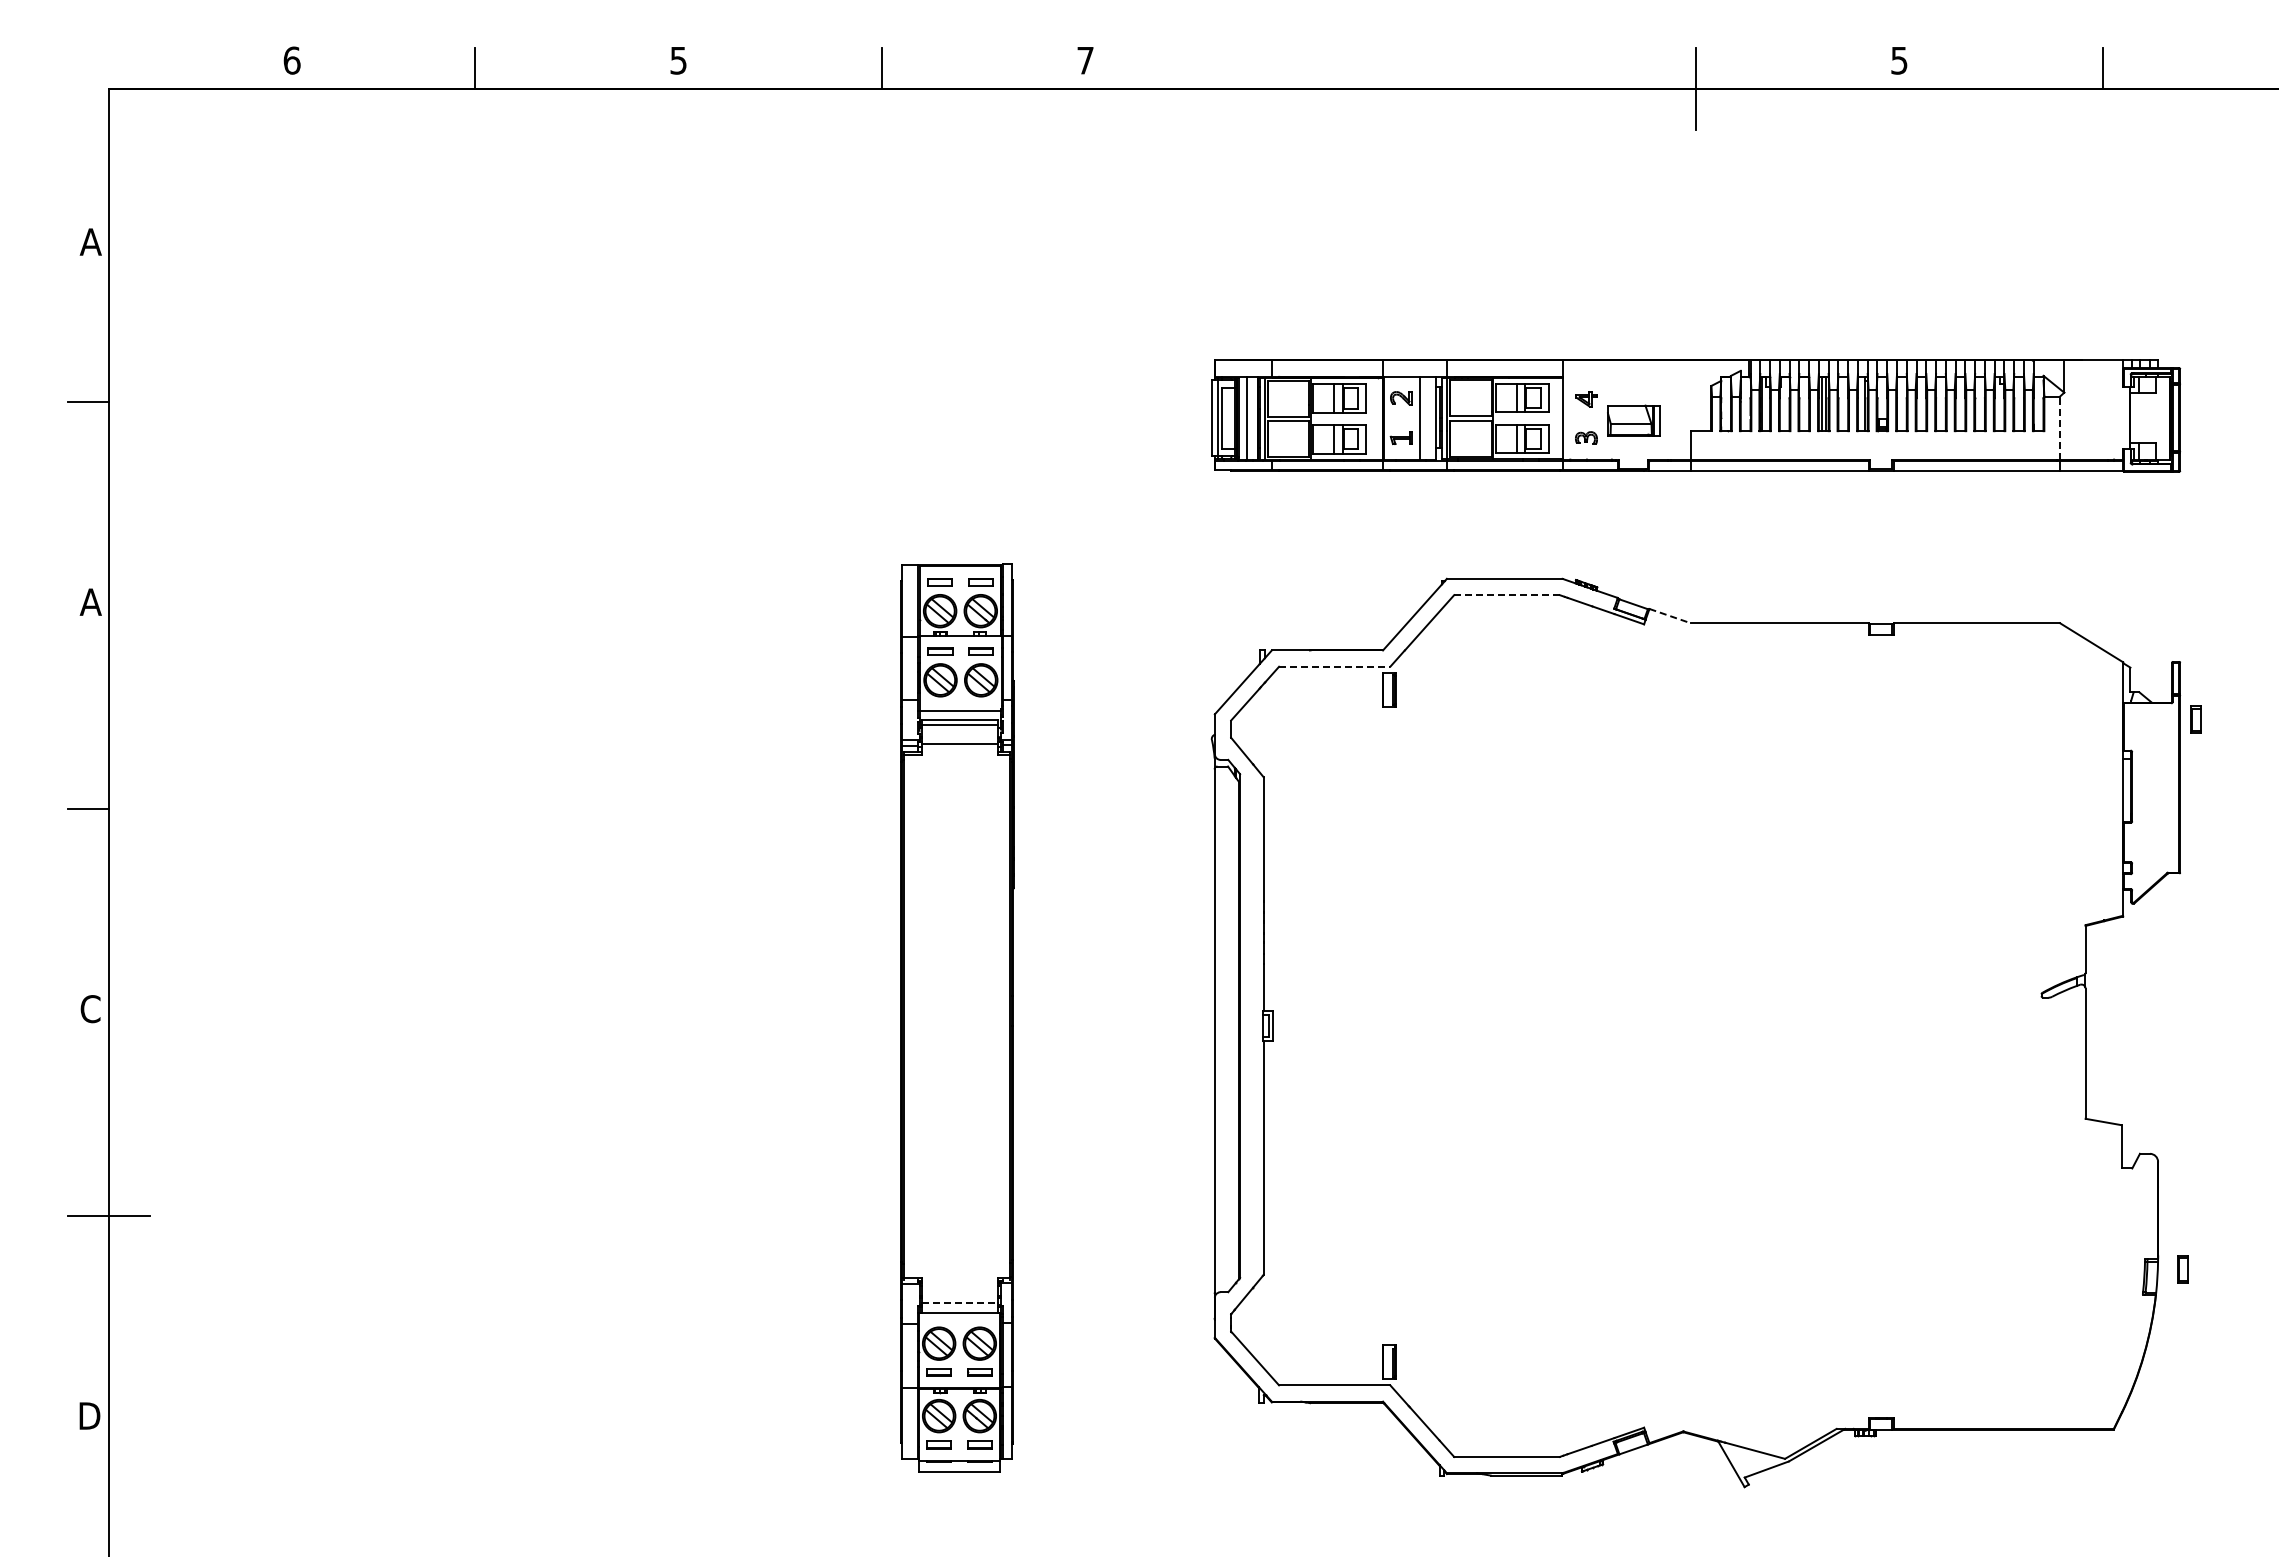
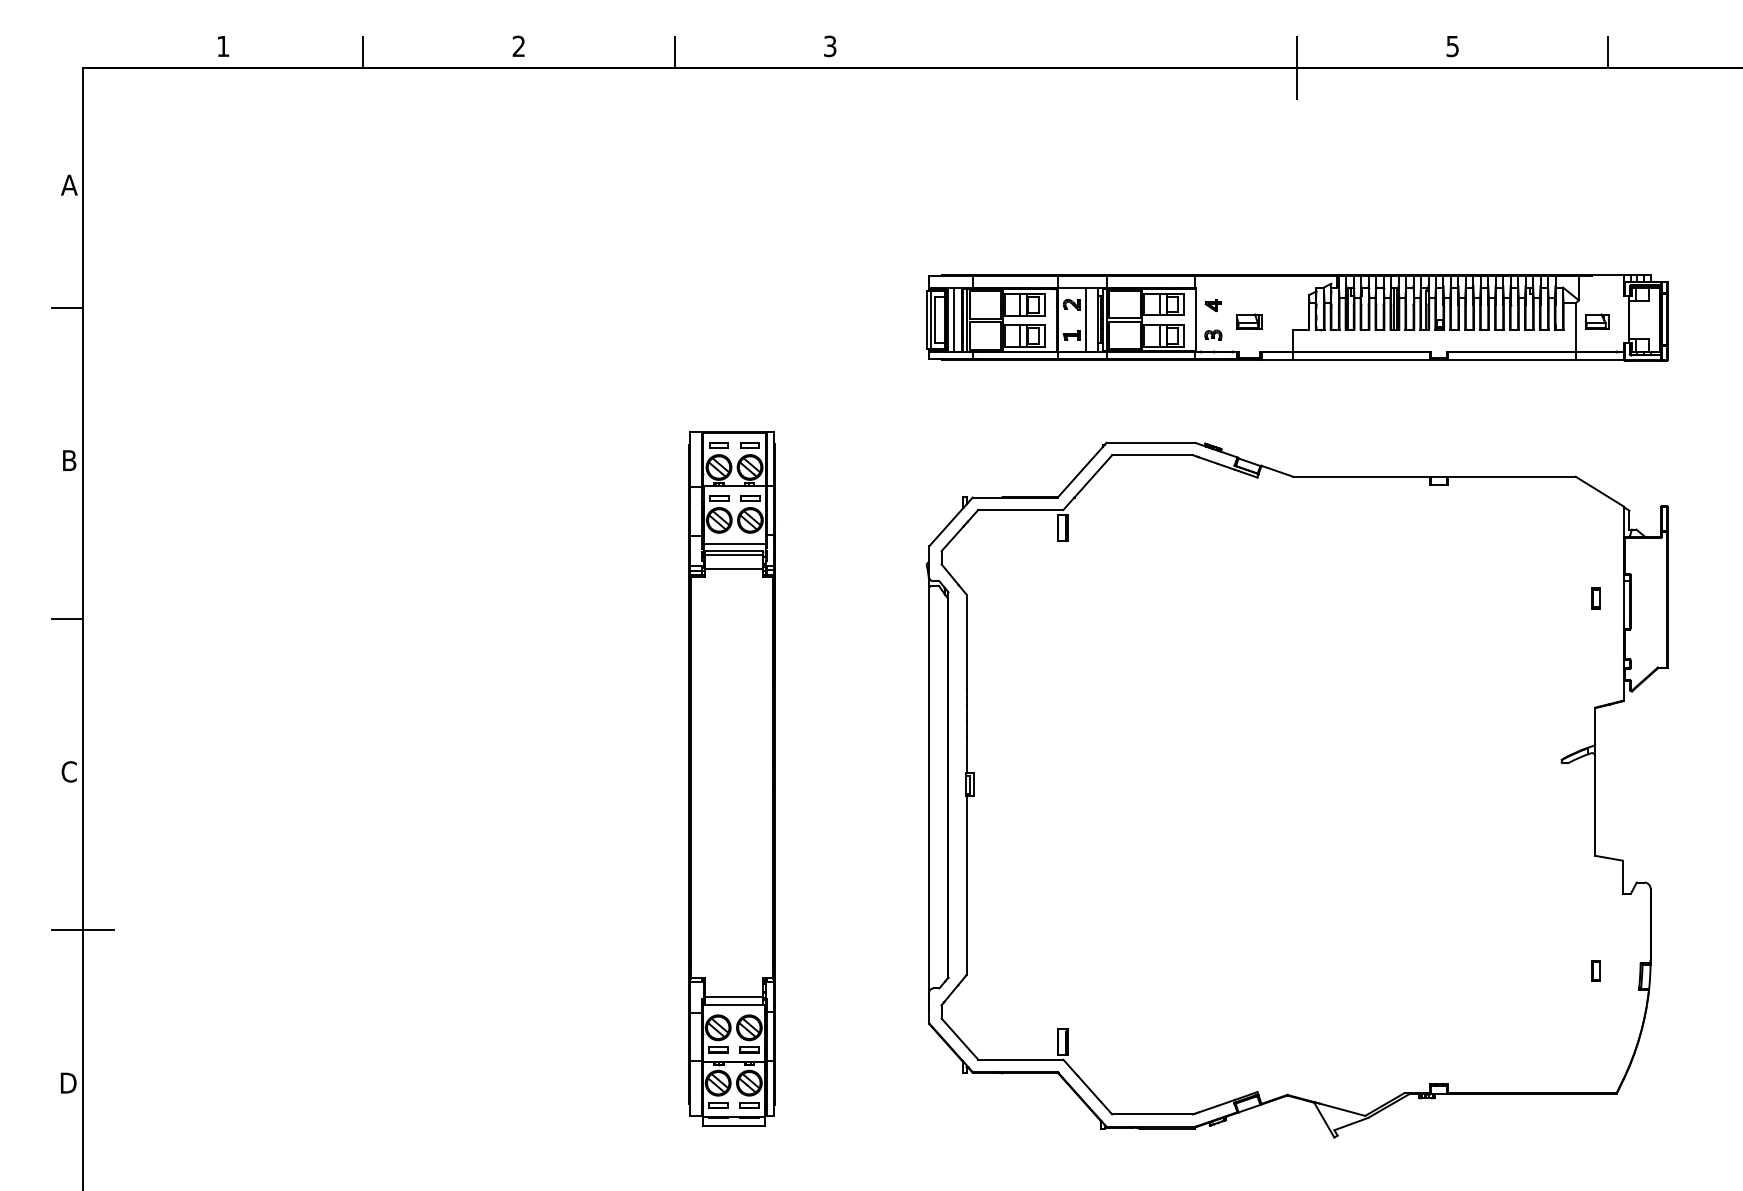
text: (291, 60) -> (222, 46), 6 -> 1
text: (678, 60) -> (518, 46), 5 -> 2
text: (1085, 60) -> (830, 46), 7 -> 3
part: (1633, 420) -> (1249, 321), size x0.62
part: (2087, 420) -> (1596, 321), added
line: (2060, 428) -> (1575, 327), dashed -> solid
line: (1507, 595) -> (1152, 455), dashed -> solid
text: (90, 601) -> (69, 460), A -> B
line: (1670, 616) -> (1277, 471), dashed -> solid
line: (1334, 666) -> (1020, 509), dashed -> solid
part: (2195, 719) -> (1595, 598), moved
part: (2182, 1269) -> (1595, 971), moved
line: (960, 1303) -> (734, 997), dashed -> solid

